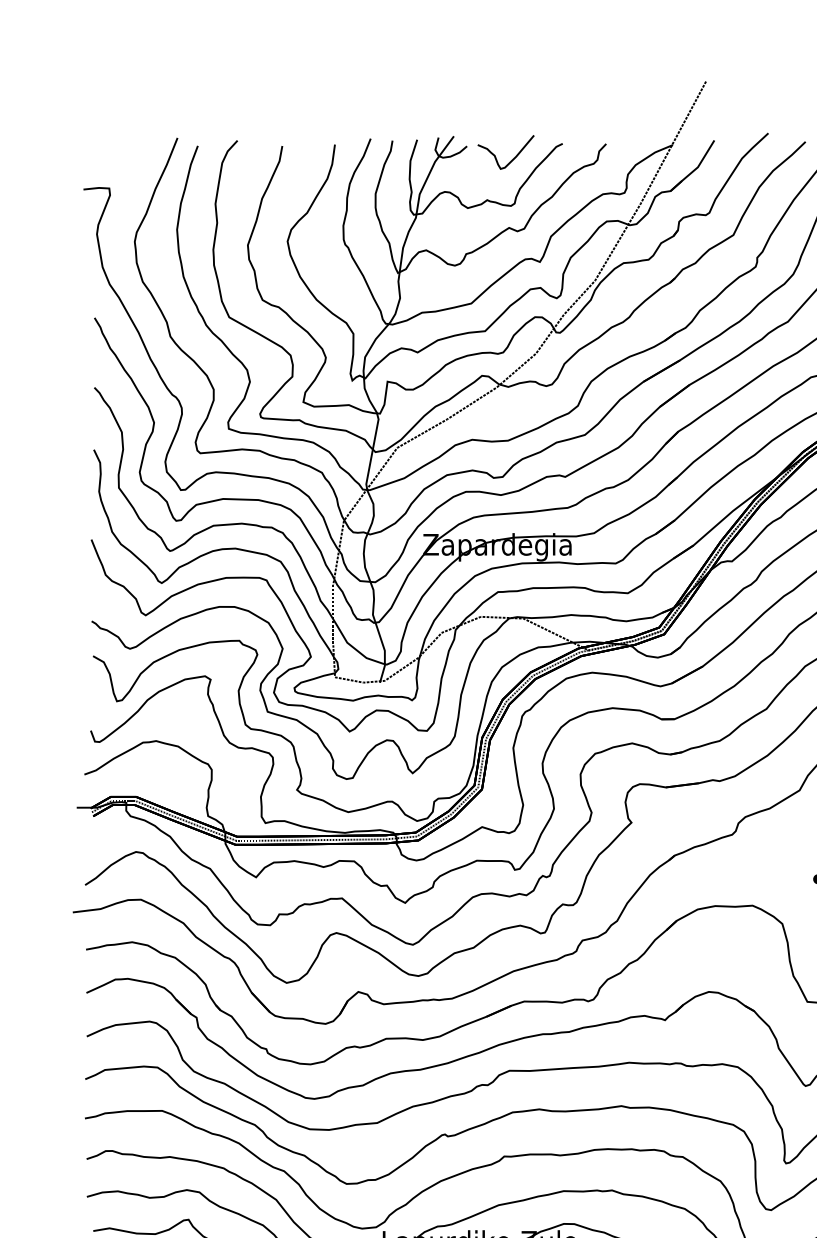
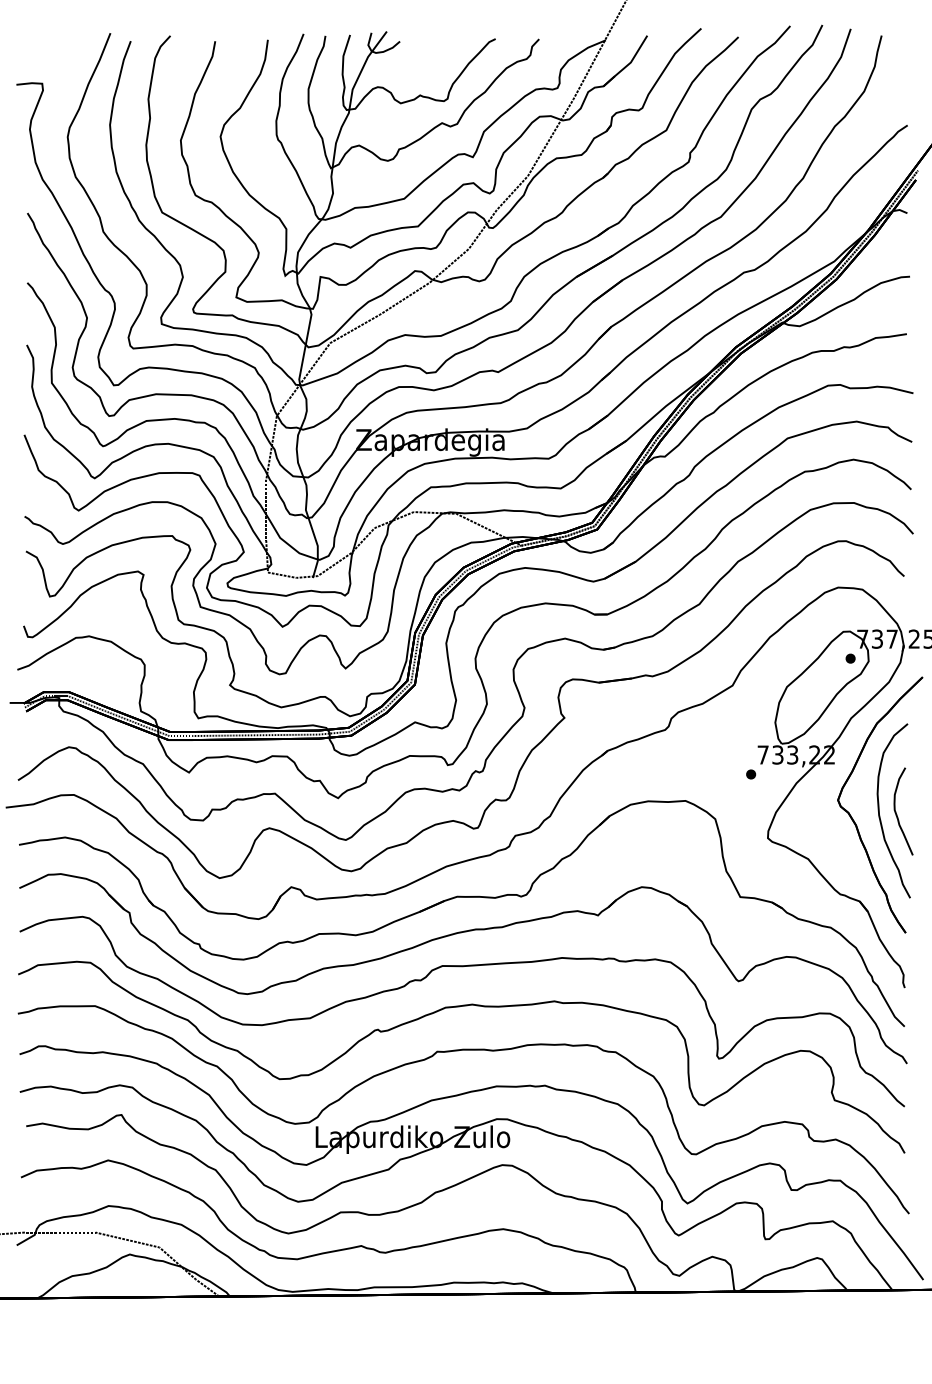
curve: (512, 159) -> (445, 54), removed

